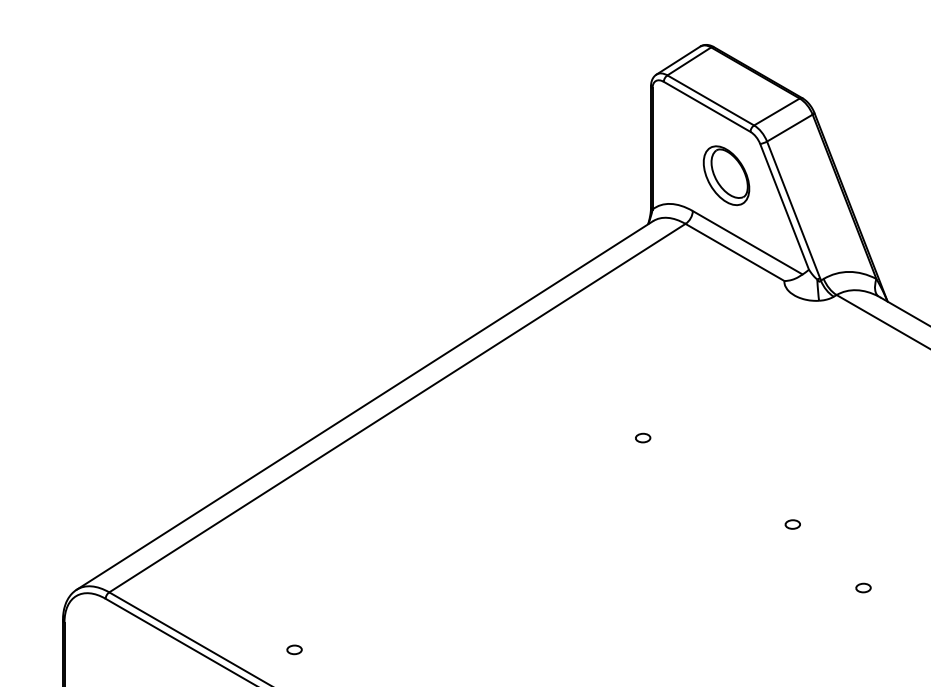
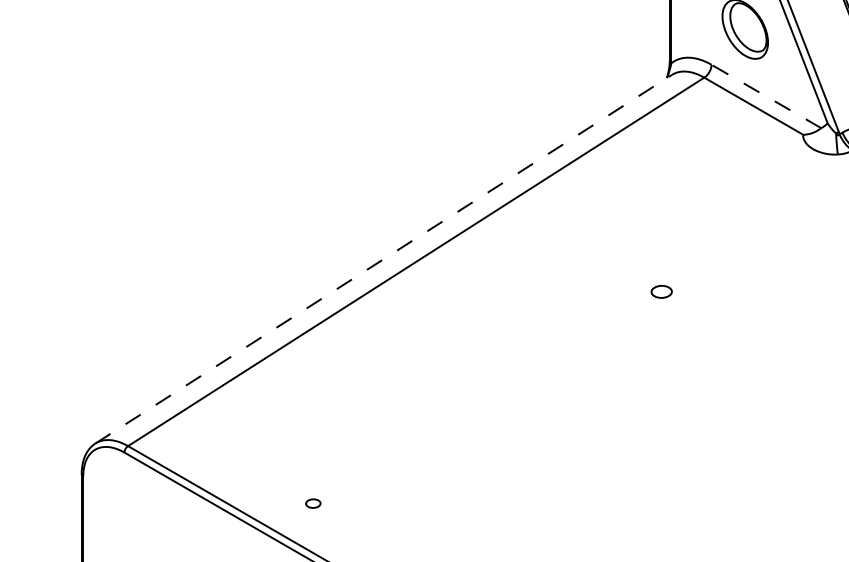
line: (747, 242) -> (766, 96), solid -> dashed
line: (365, 405) -> (384, 259), solid -> dashed
part: (643, 437) -> (662, 291), size x1.4
part: (792, 524) -> (811, 378), removed

